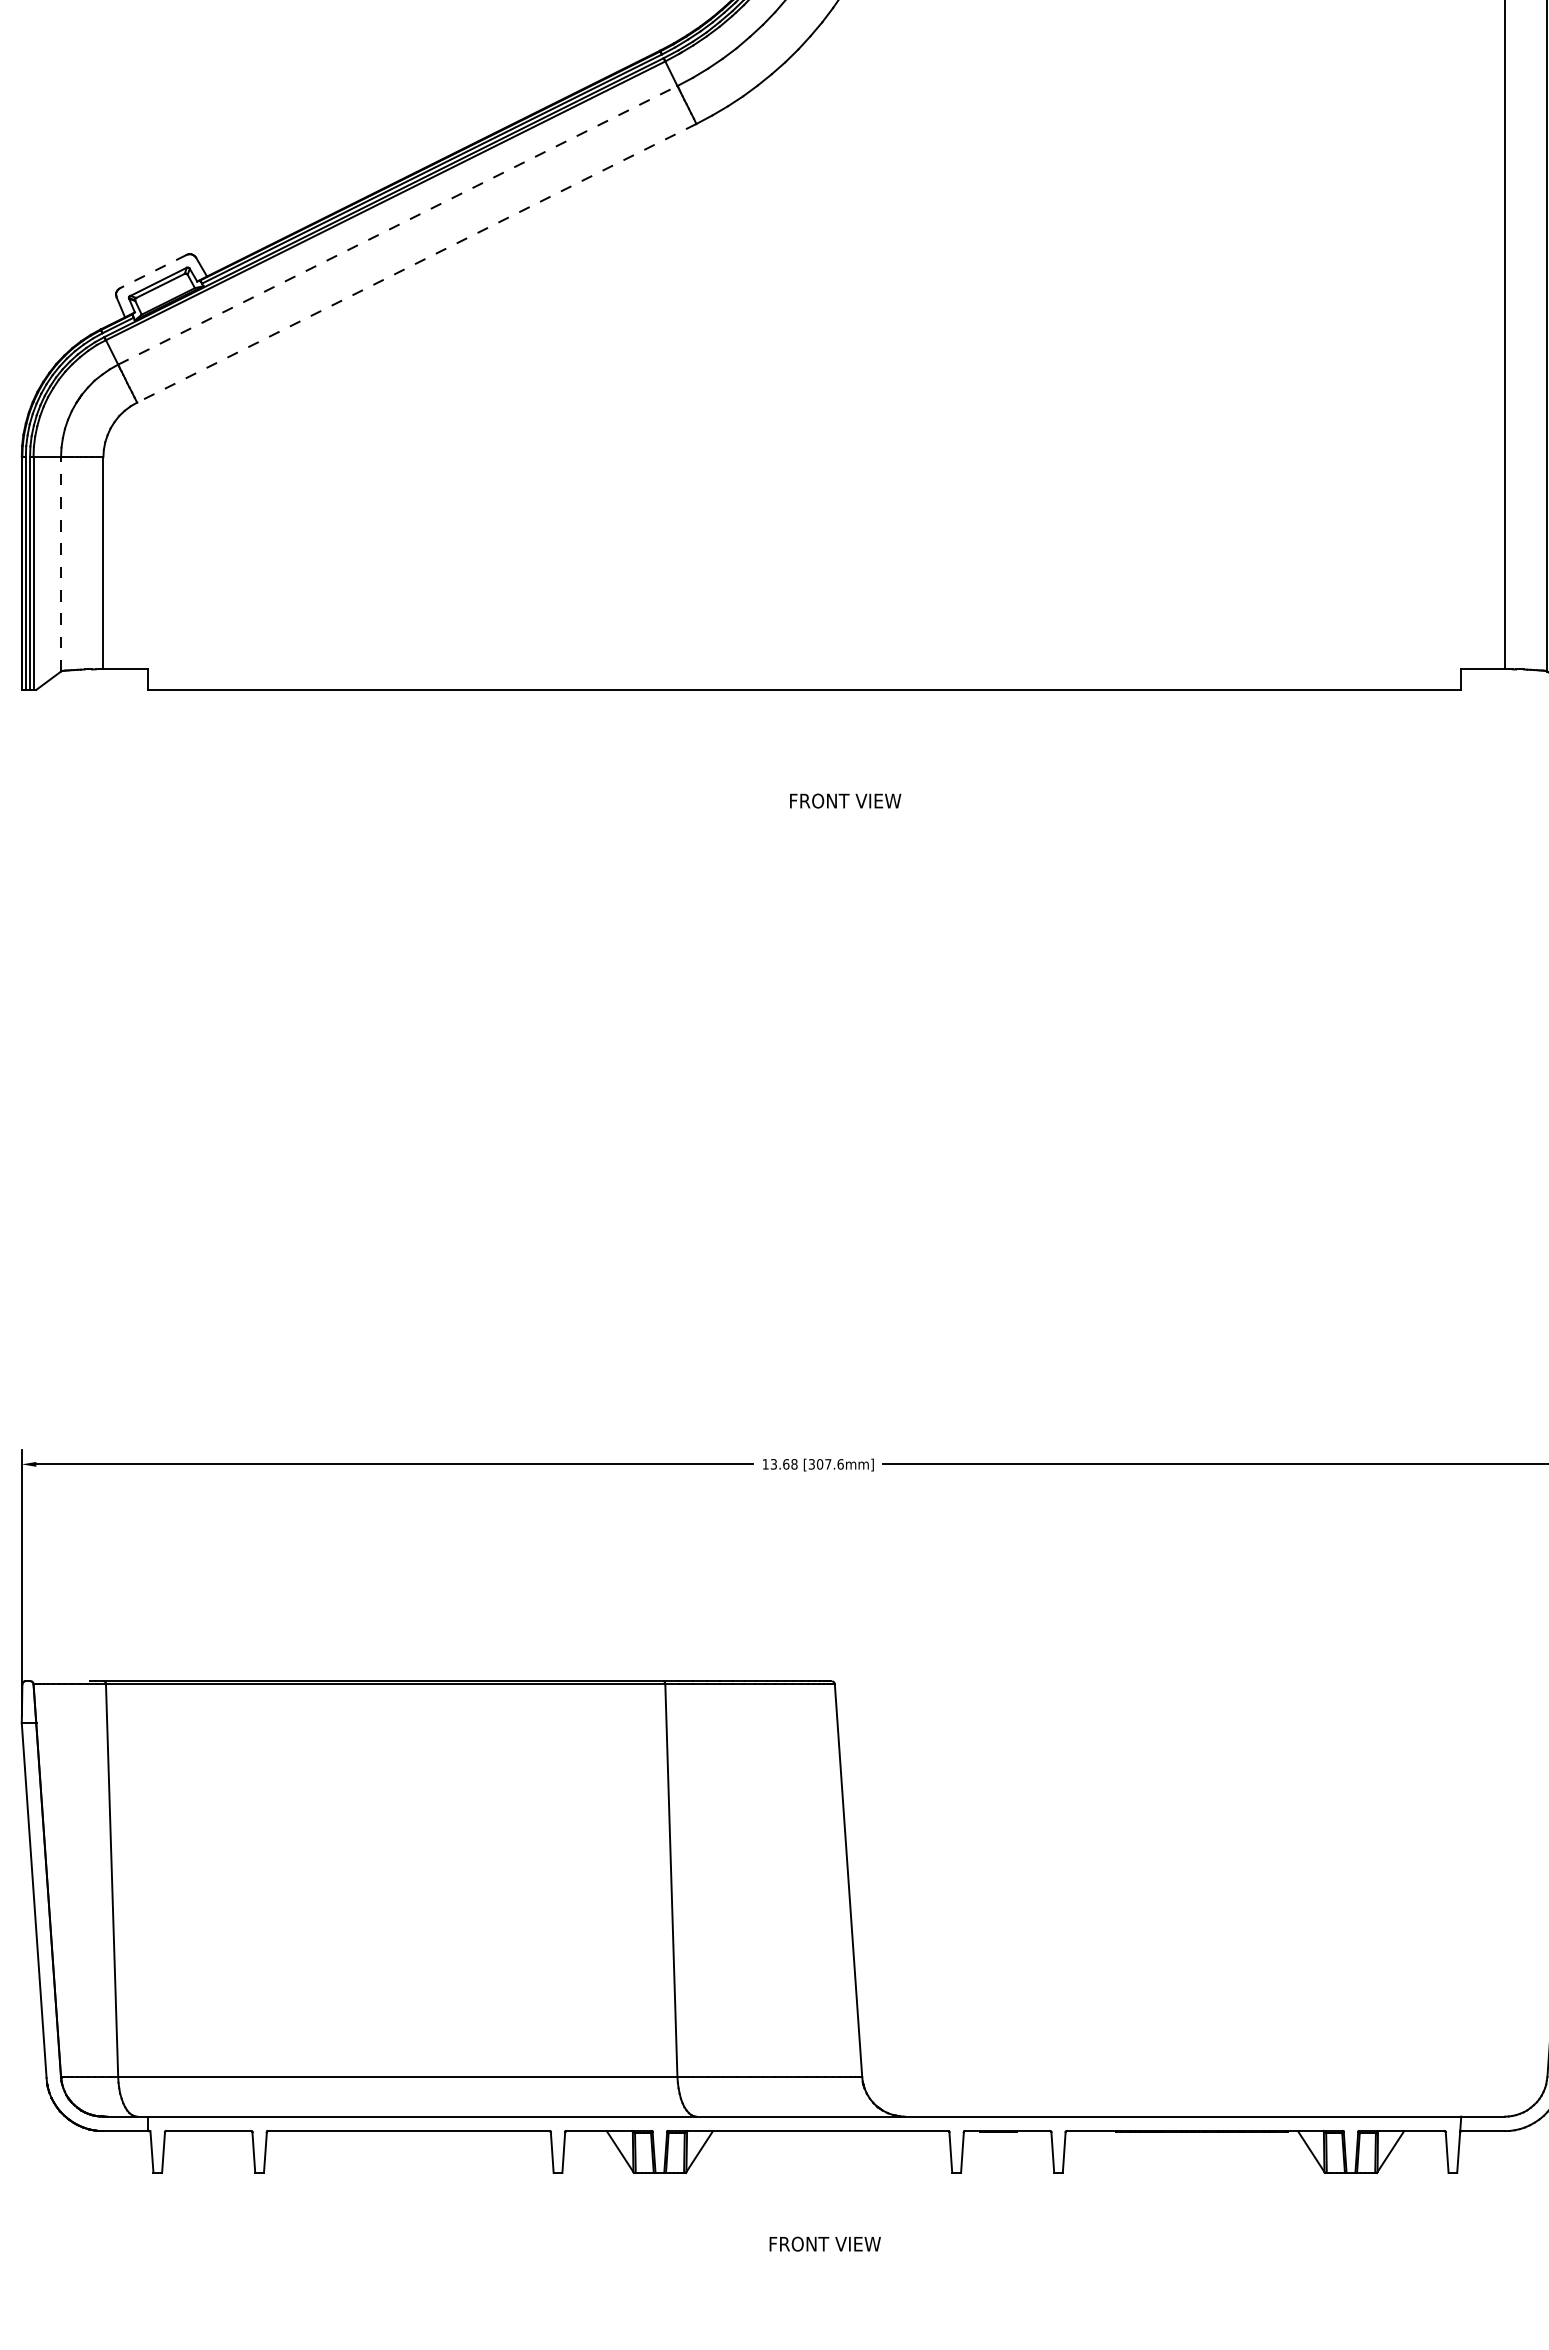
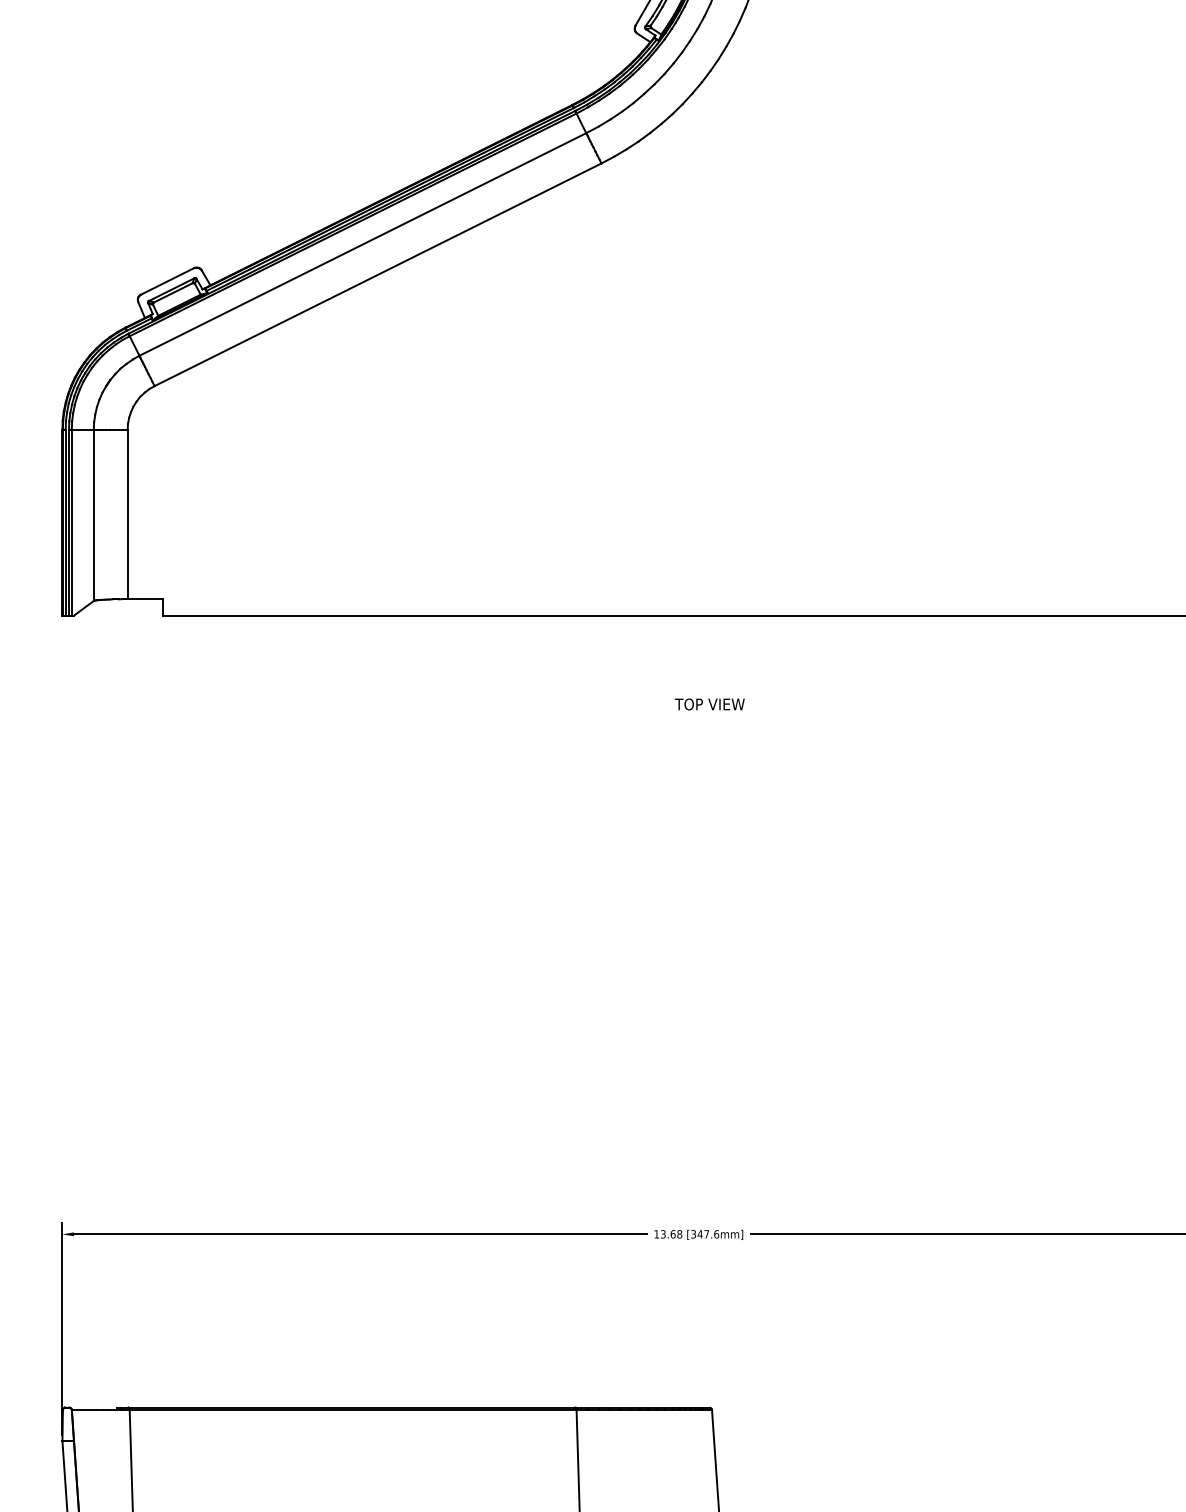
line: (398, 225) -> (363, 244), dashed -> solid
line: (416, 263) -> (377, 274), dashed -> solid
line: (152, 271) -> (166, 281), dashed -> solid
line: (61, 563) -> (94, 514), dashed -> solid
text: (844, 800) -> (719, 703), FRONT VIEW -> TOP VIEW
text: (819, 1464) -> (699, 1234), [307.6mm] -> [347.6mm]

